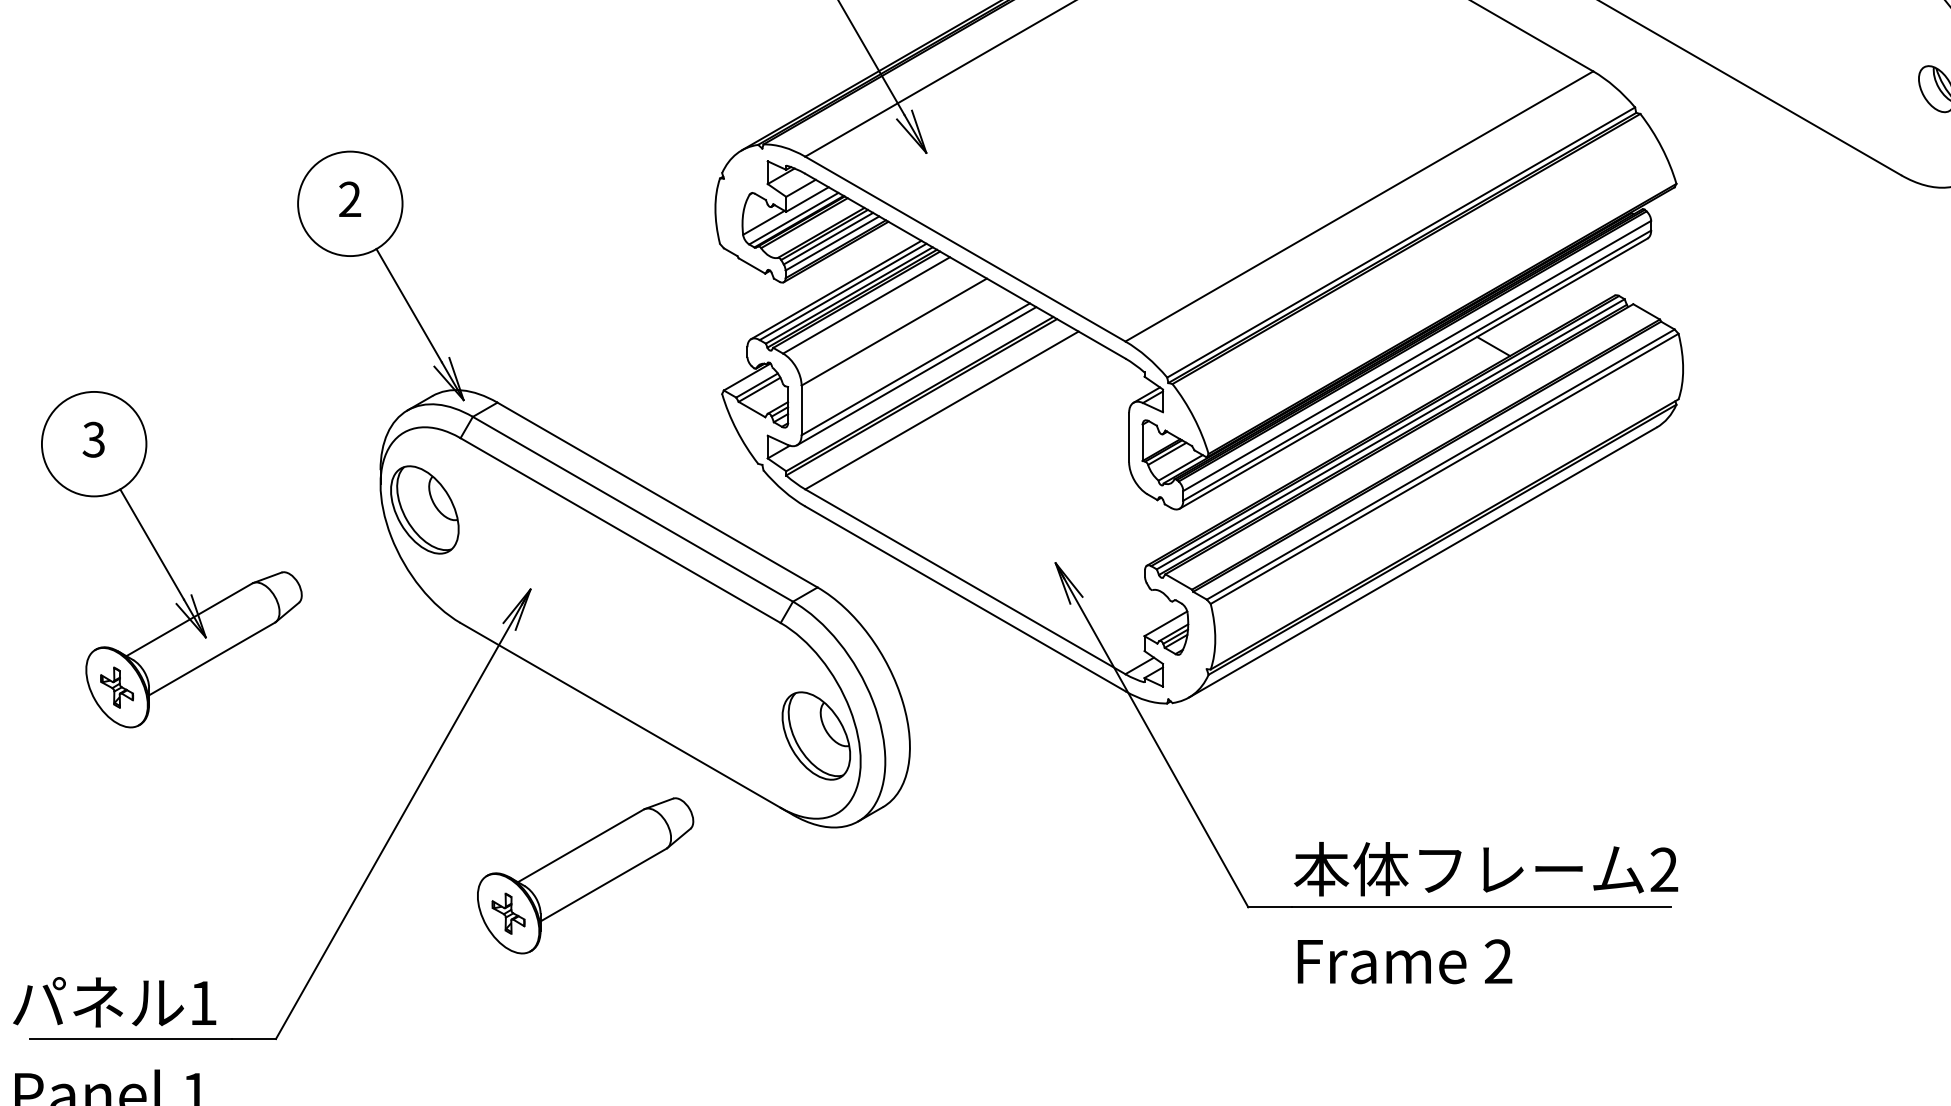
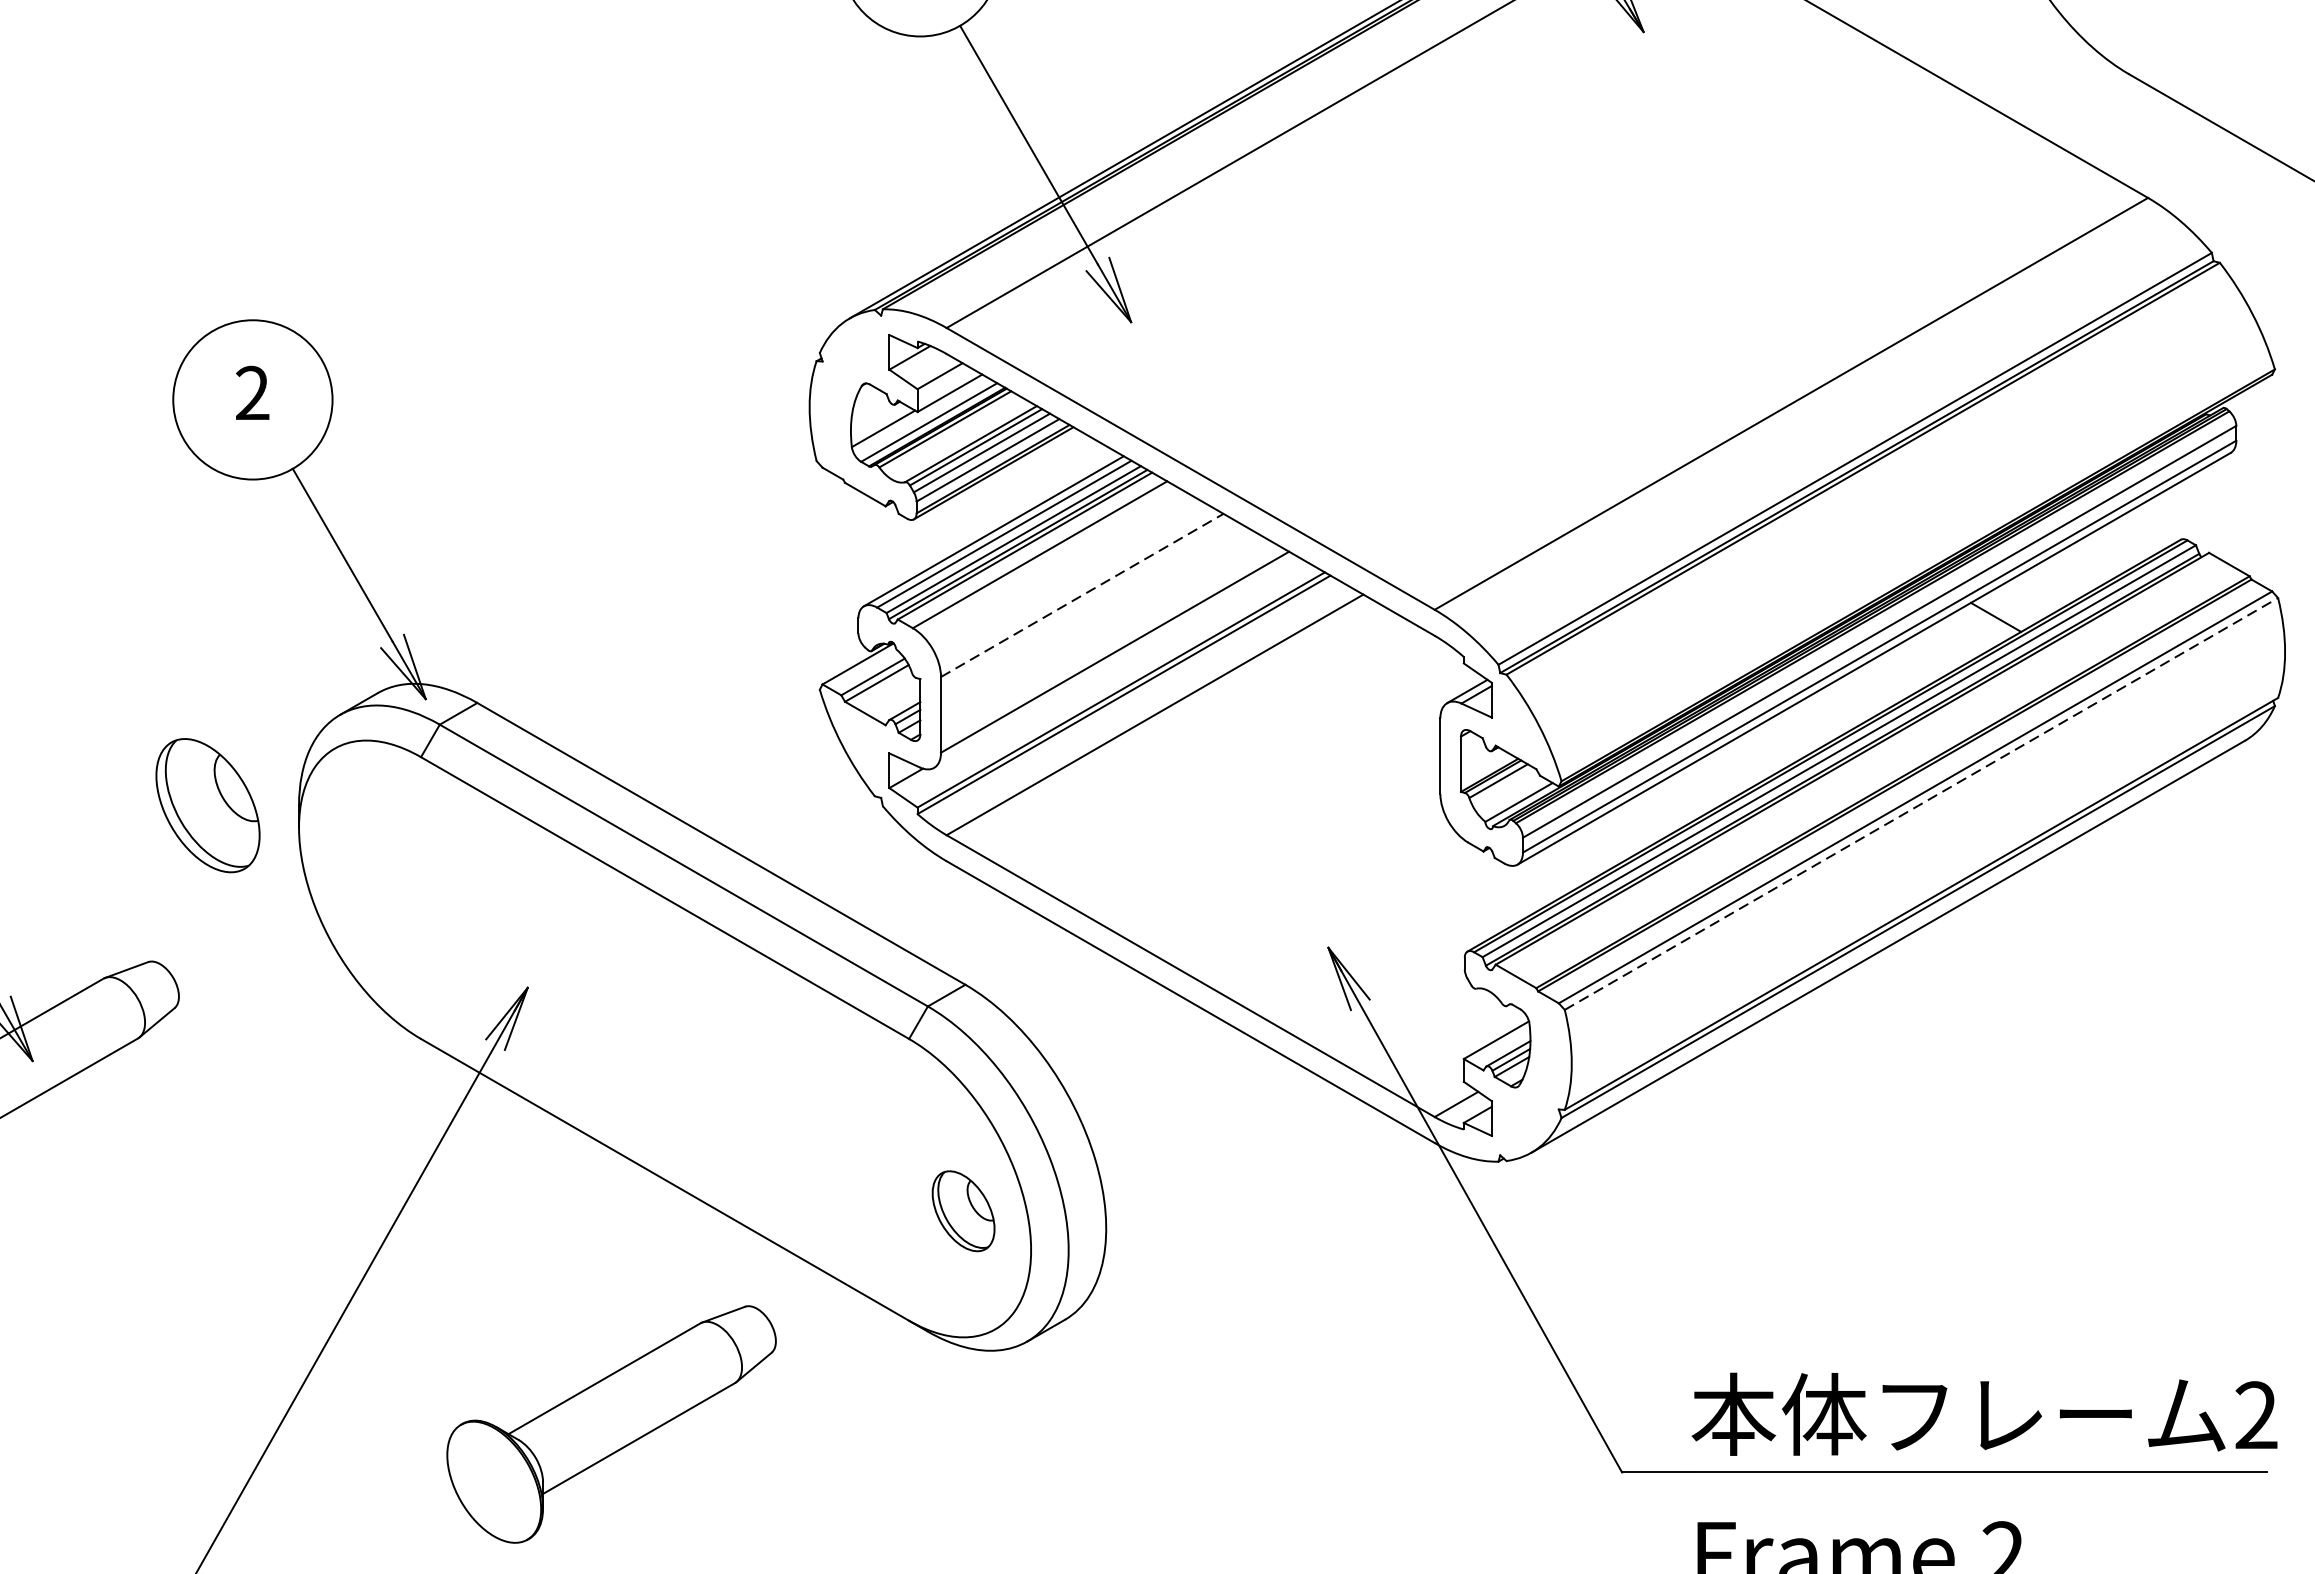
line: (894, 332) -> (1082, 596), solid -> dashed
line: (916, 376) -> (1116, 663), removed
line: (1445, 468) -> (1922, 803), solid -> dashed
part: (424, 509) -> (207, 804), moved
part: (816, 735) -> (963, 1210), size x0.6
part: (508, 913) -> (494, 1481), removed

